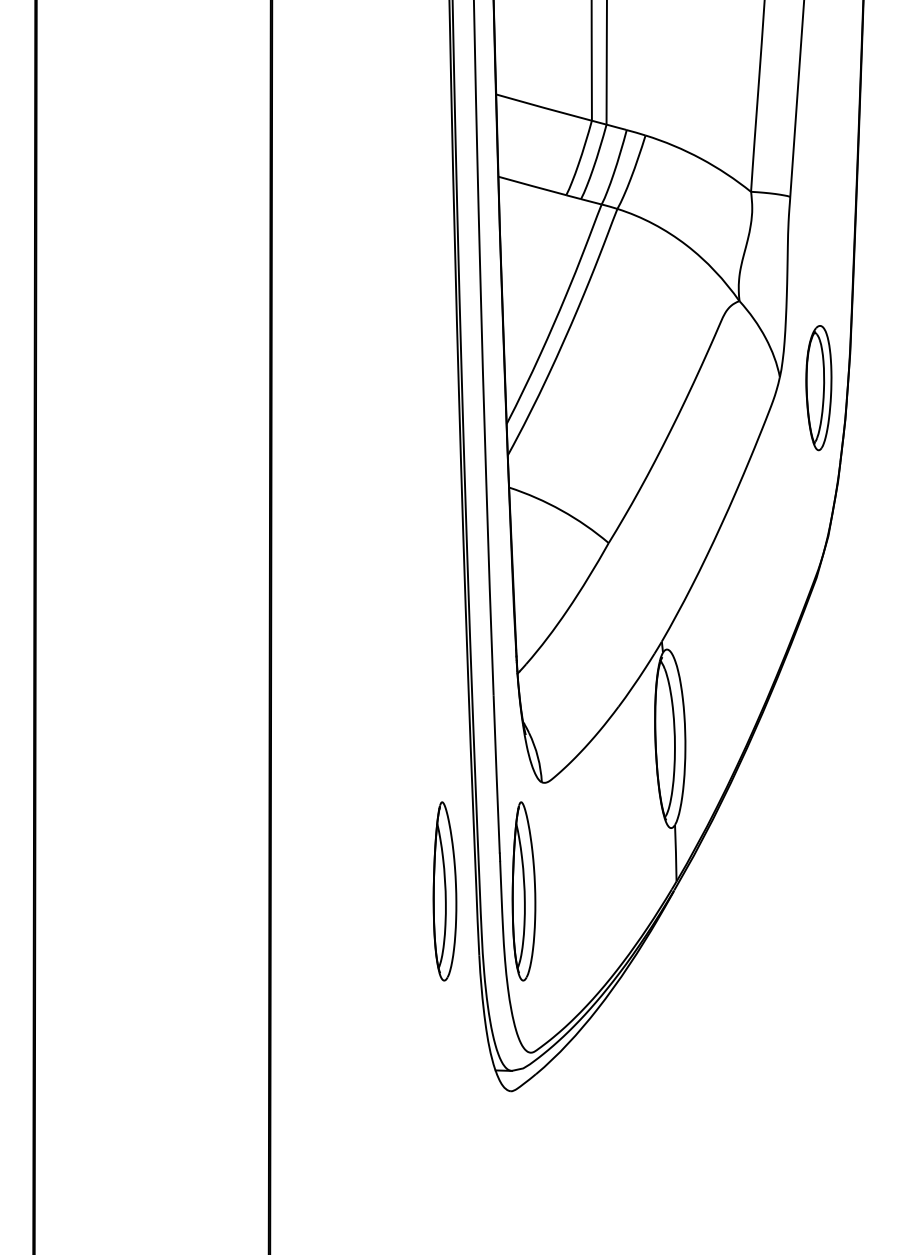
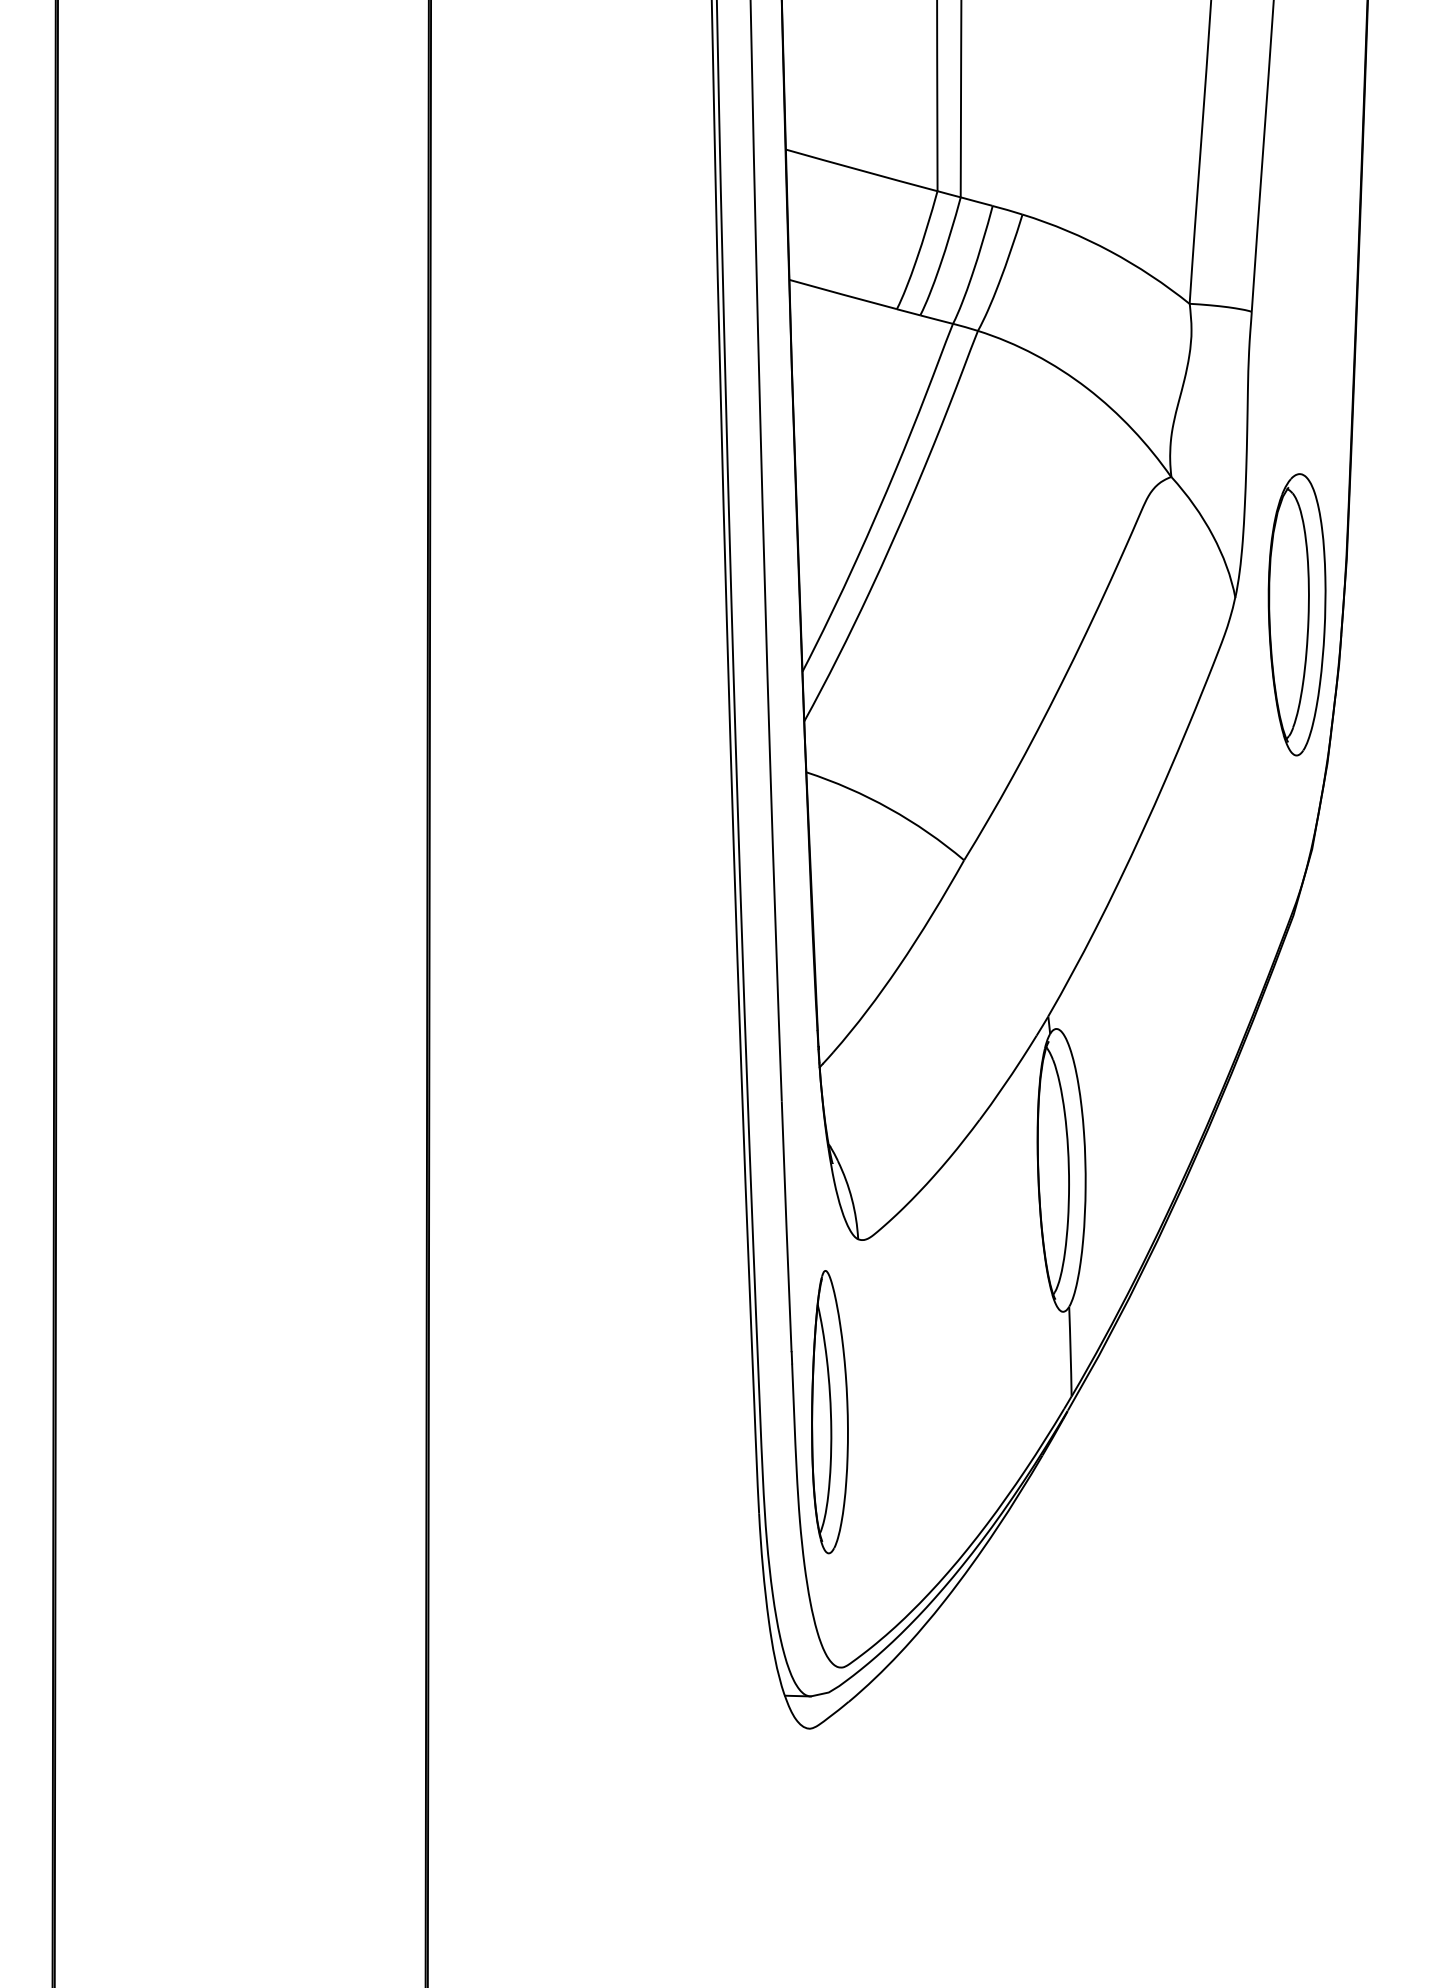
part: (818, 387) -> (1296, 613), size x1.43
part: (444, 891) -> (703, 1412), removed

